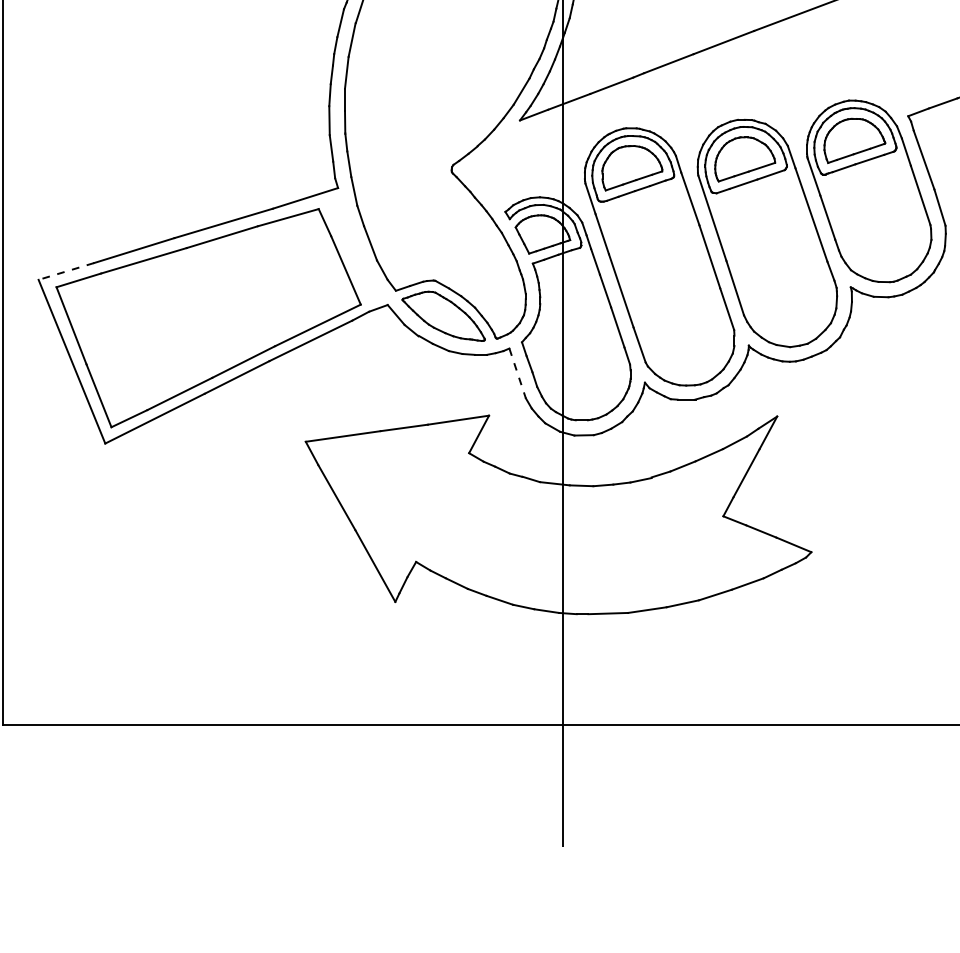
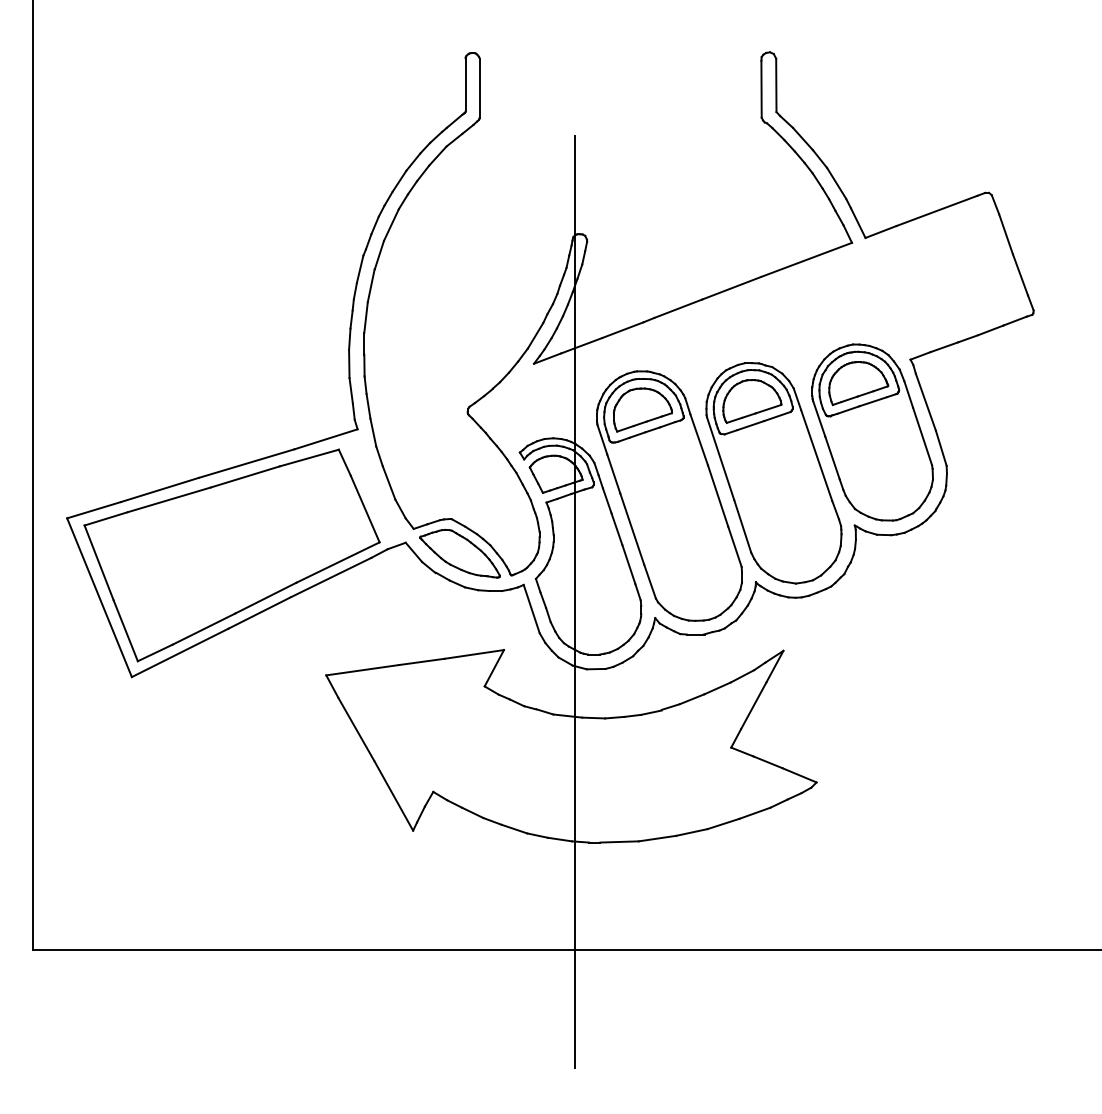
line: (65, 271) -> (93, 510), dashed -> solid
line: (517, 373) -> (531, 609), dashed -> solid

